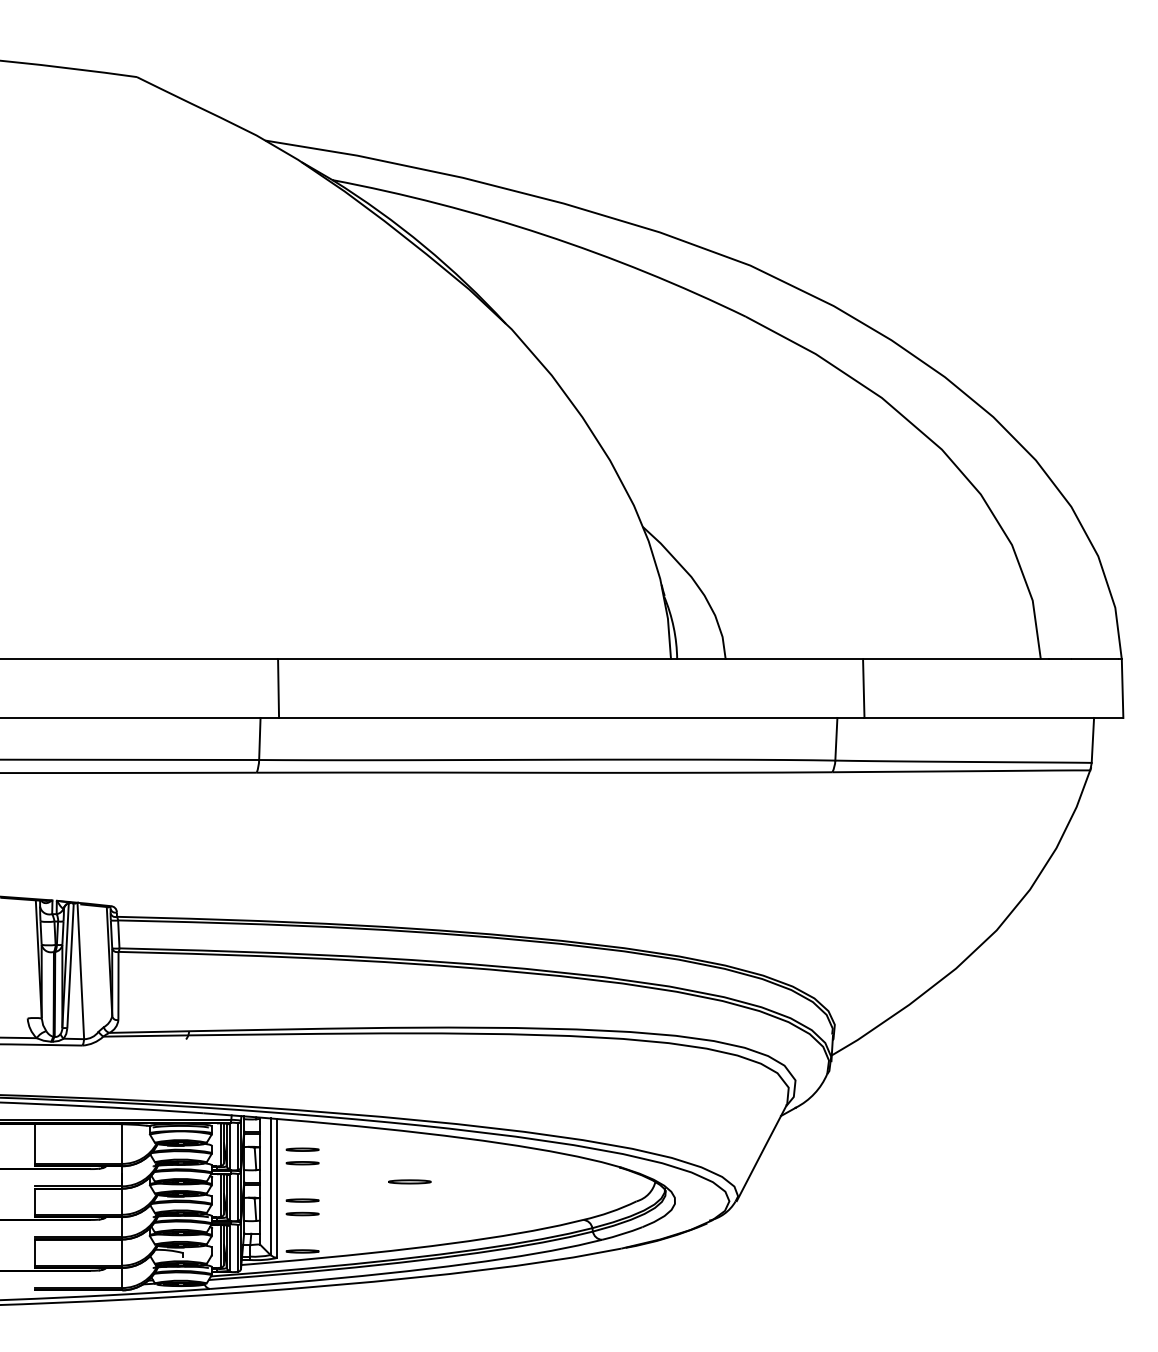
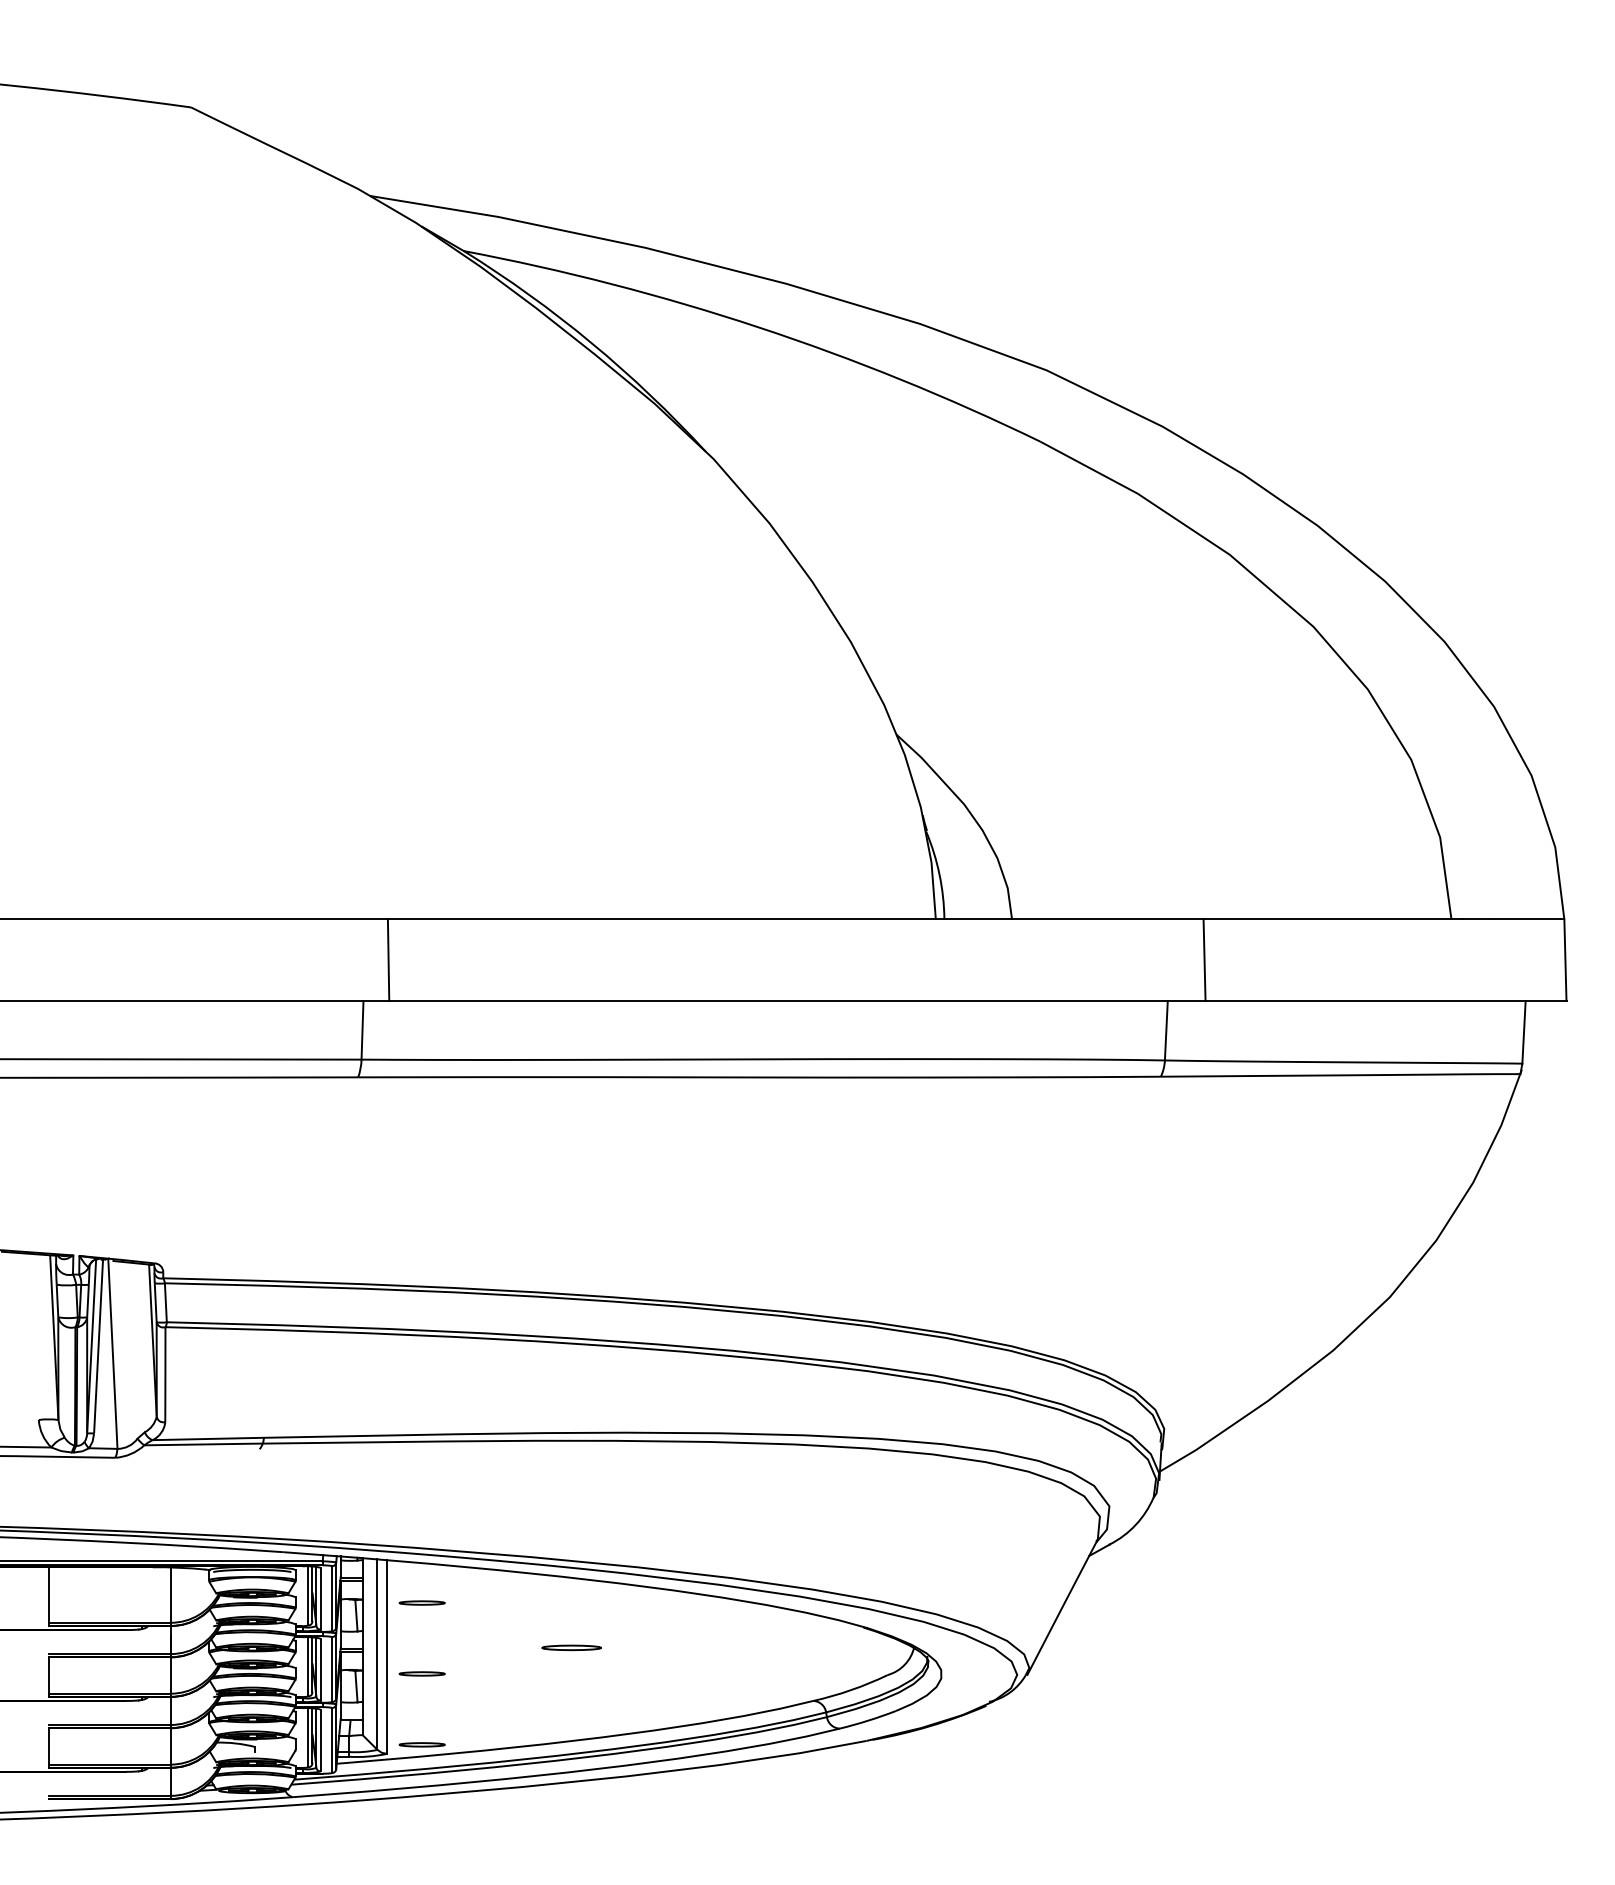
line: (302, 1163) -> (421, 1622), removed
part: (302, 1213) -> (421, 1691), removed

